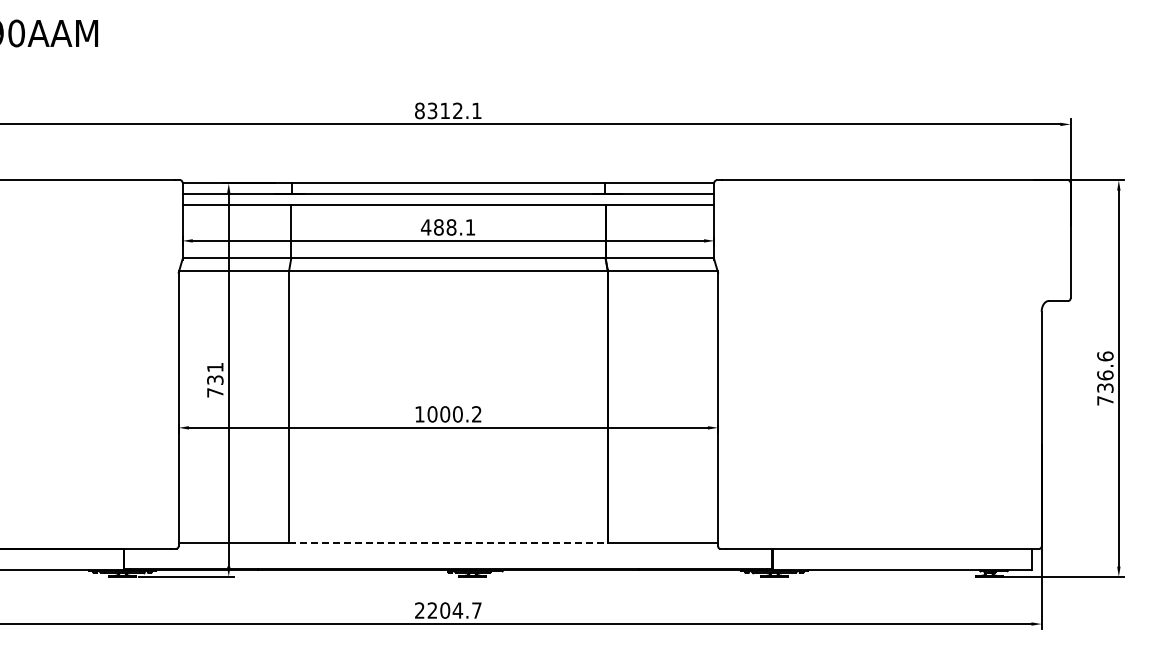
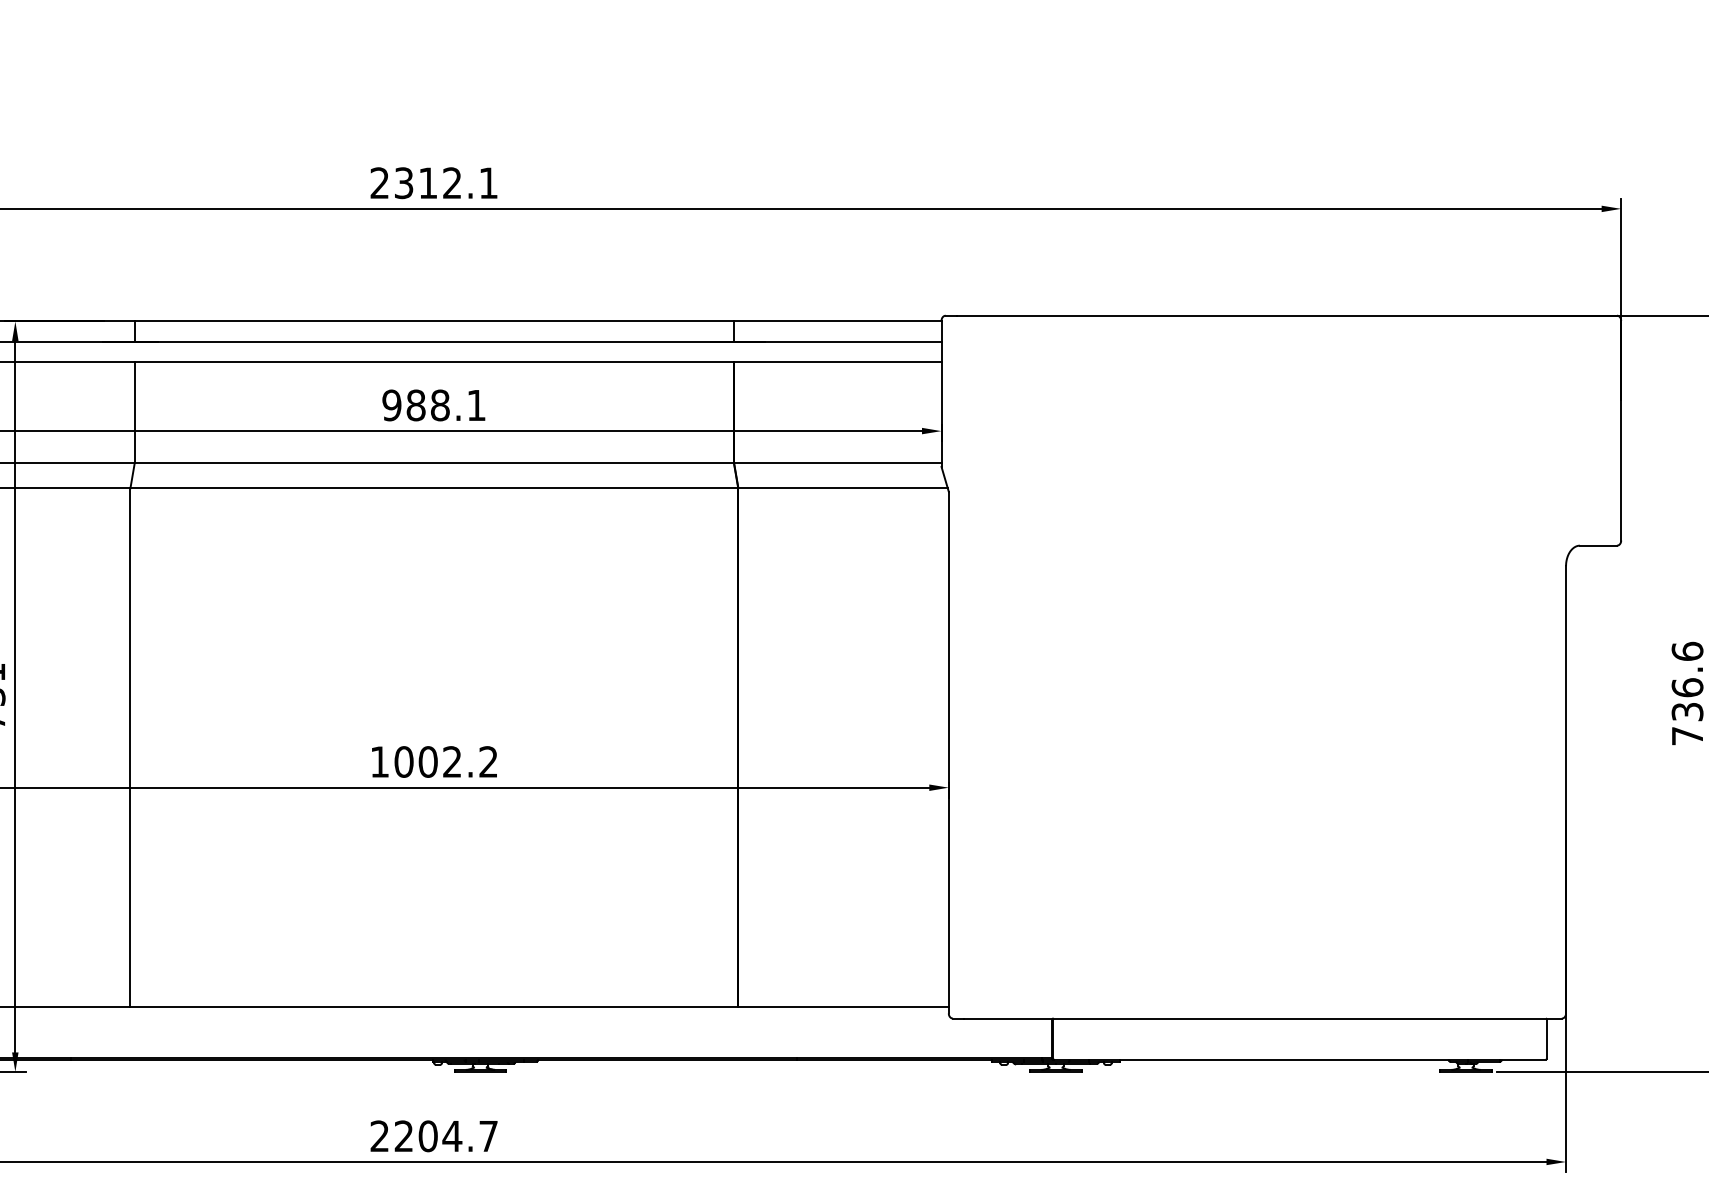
text: (419, 110) -> (379, 182), 8312.1 -> 2312.1
text: (425, 227) -> (390, 405), 488.1 -> 988.1
text: (457, 414) -> (451, 762), 1000.2 -> 1002.2
line: (448, 542) -> (434, 1006), dashed -> solid

